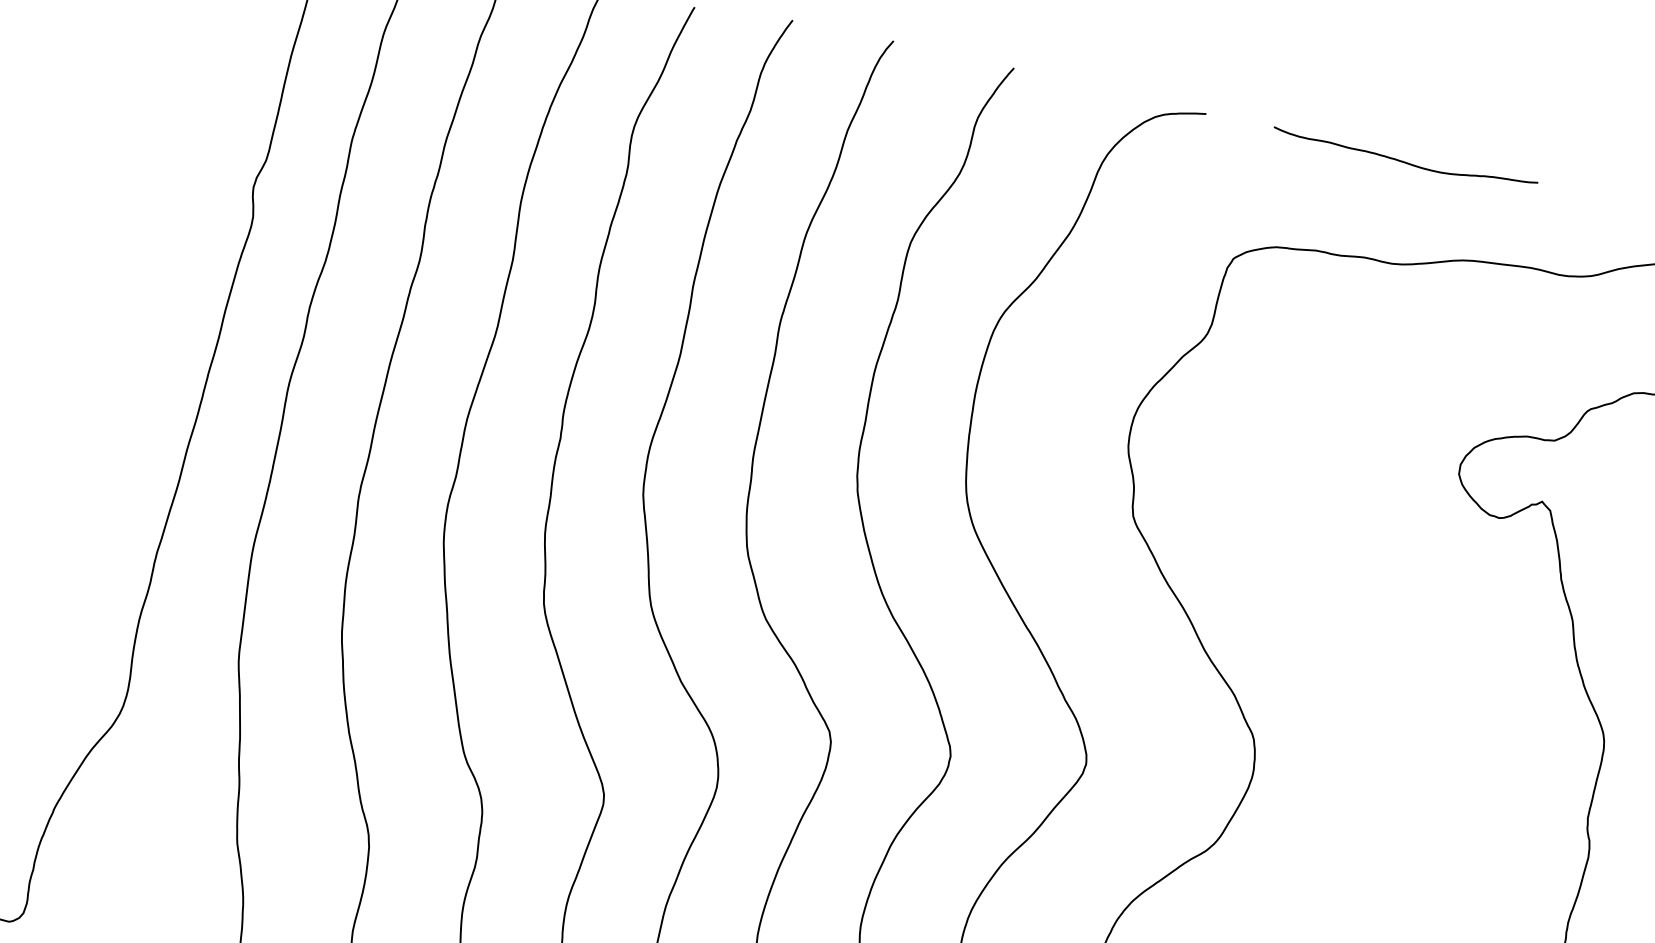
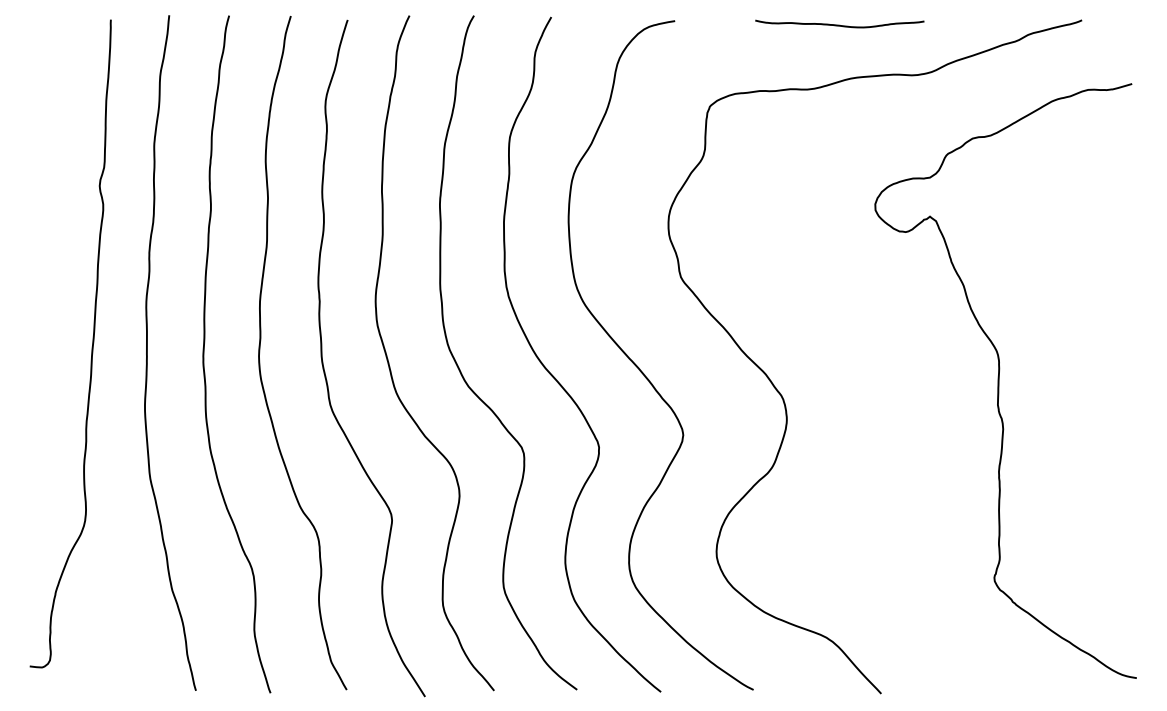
curve: (1404, 160) -> (839, 24), moved

